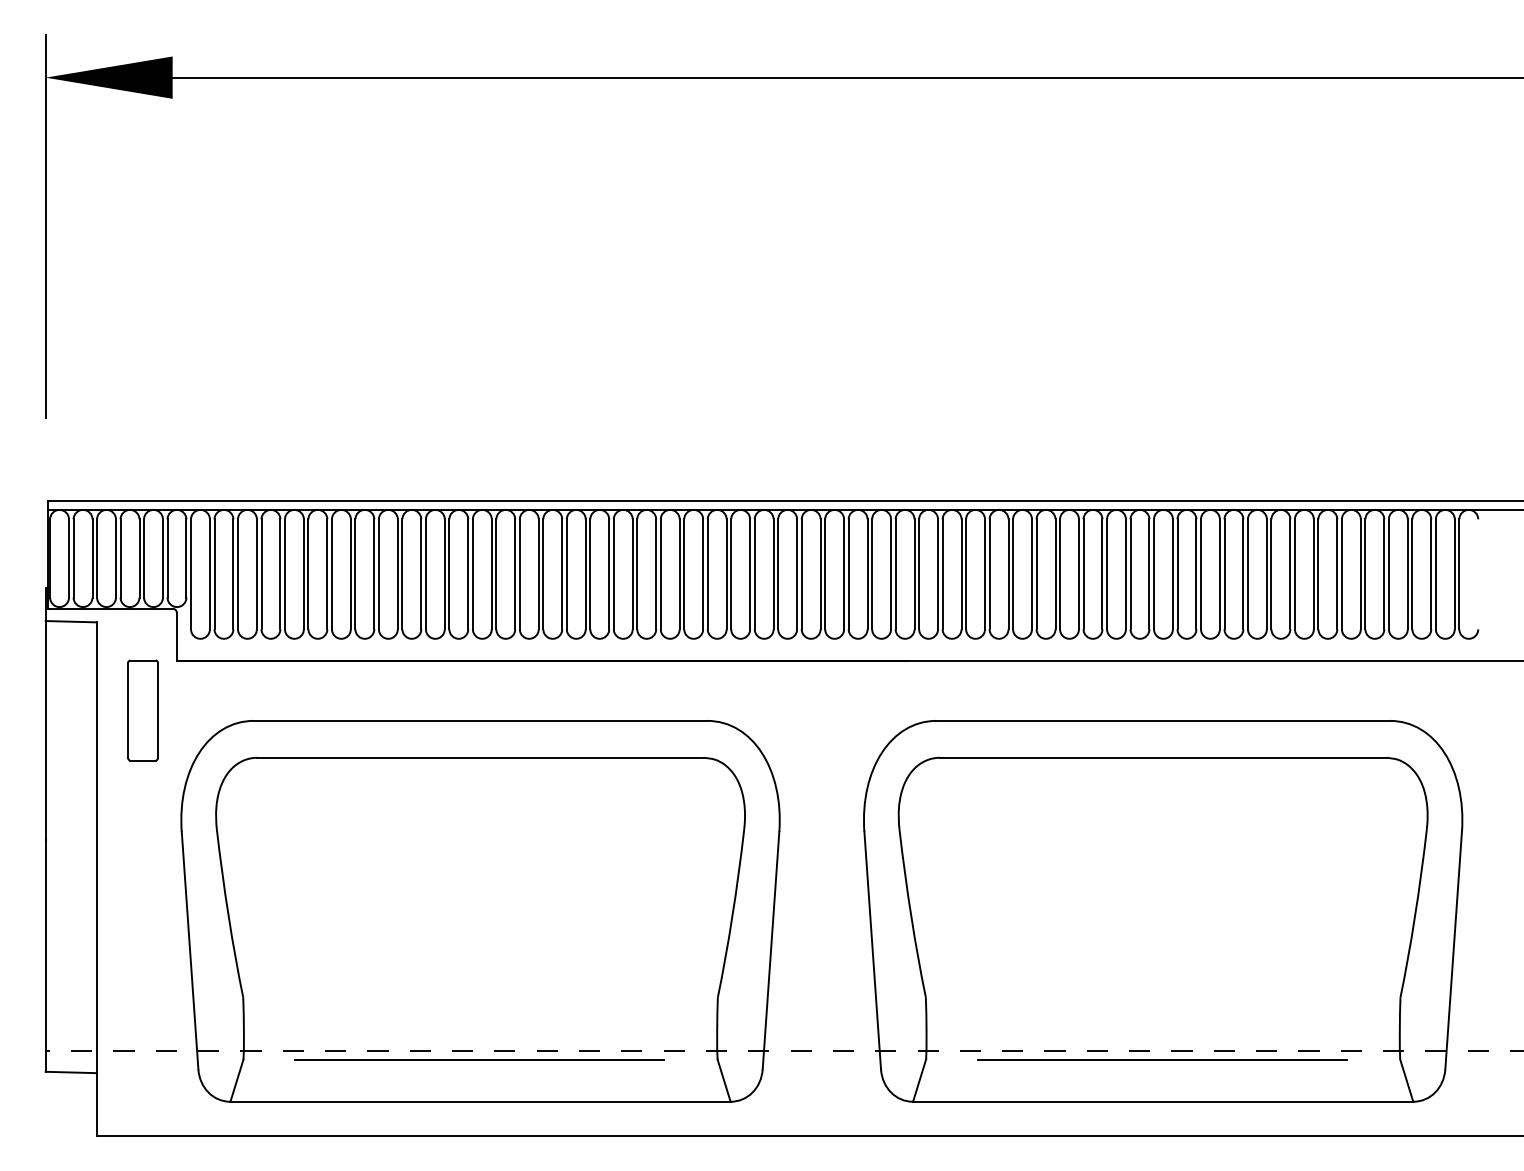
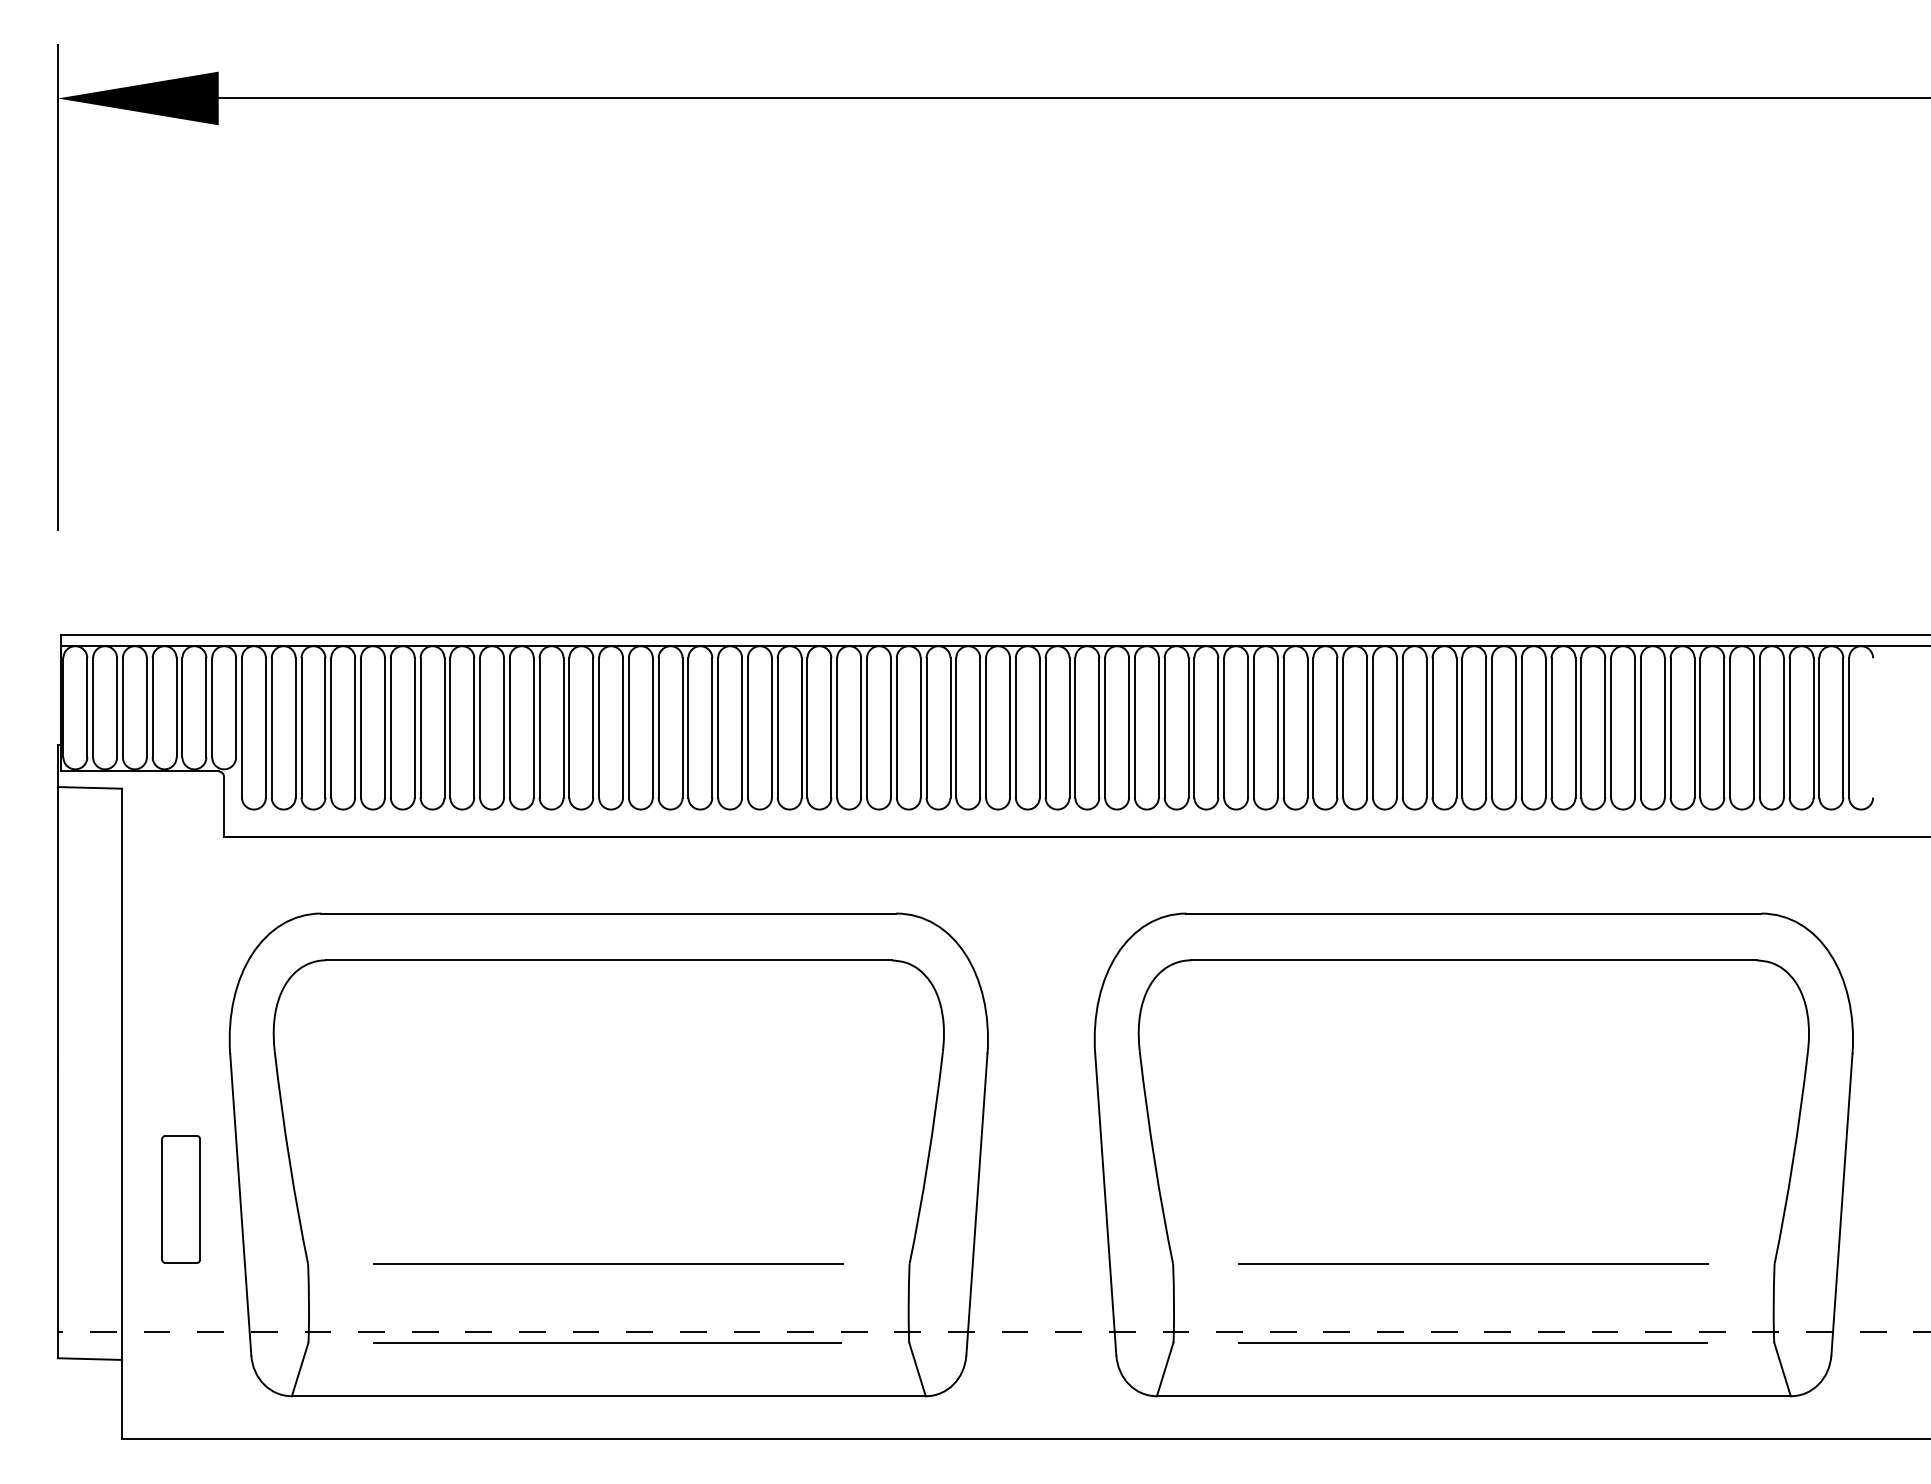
part: (142, 710) -> (180, 1199), moved
line: (480, 997) -> (608, 1264), added
line: (1162, 997) -> (1473, 1264), added

